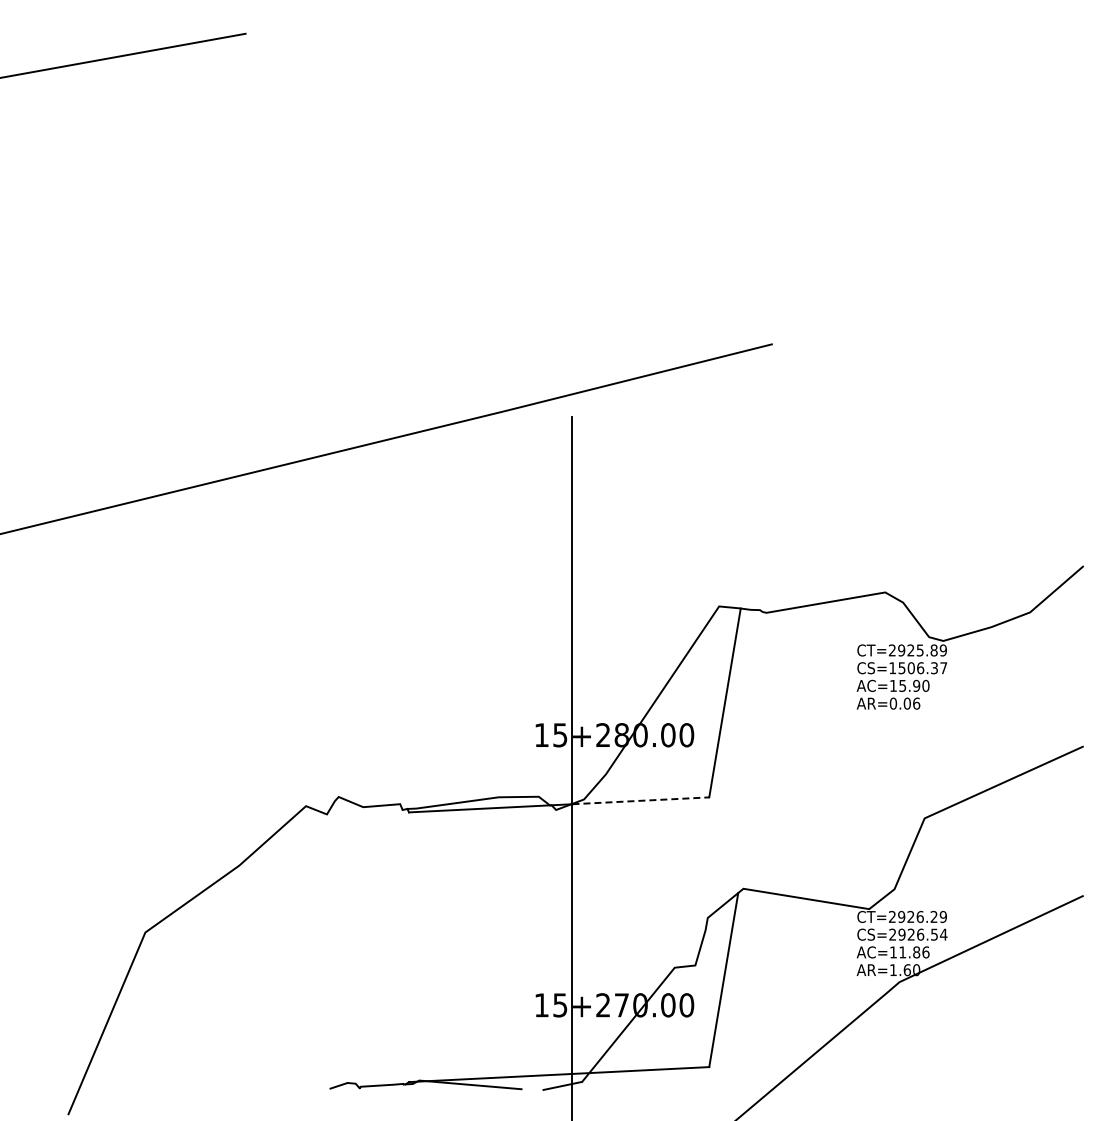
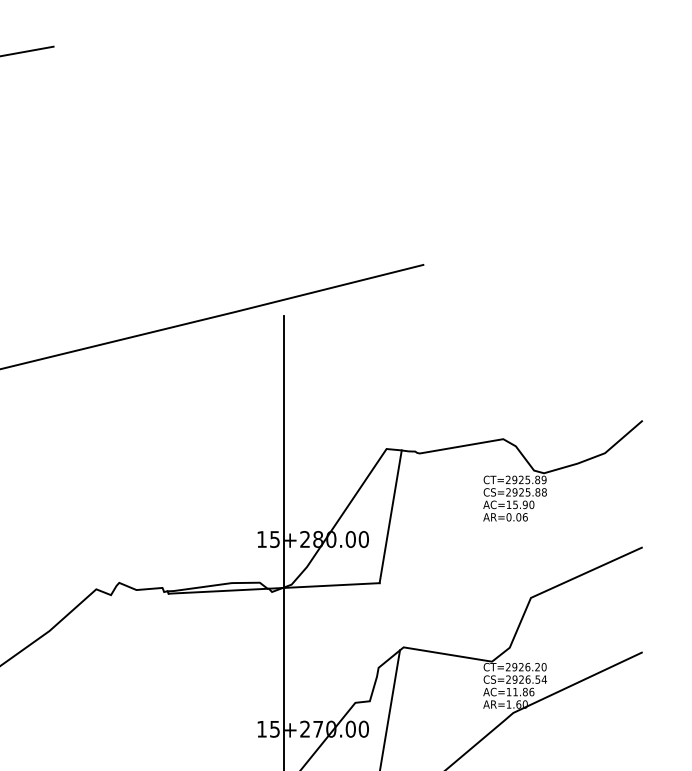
text: (918, 668) -> (526, 492), CS=1506.37 -> CS=2925.88
line: (641, 800) -> (332, 585), dashed -> solid
text: (942, 916) -> (543, 666), CT=2926.29 -> CT=2926.20

